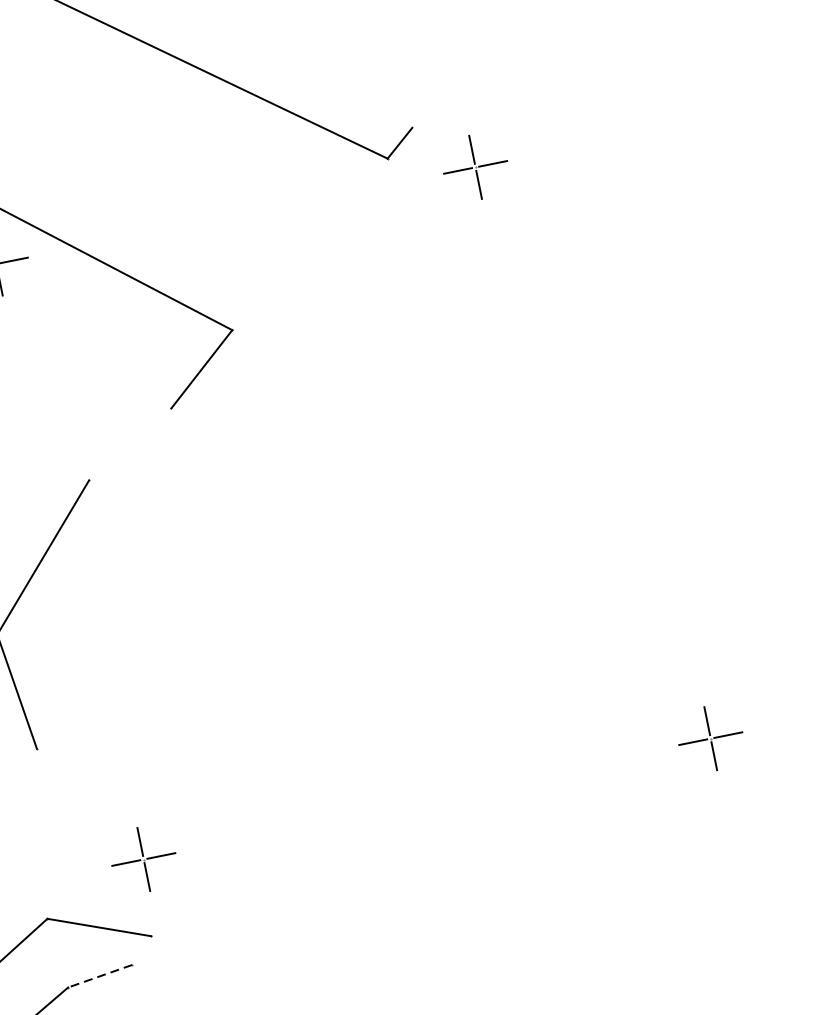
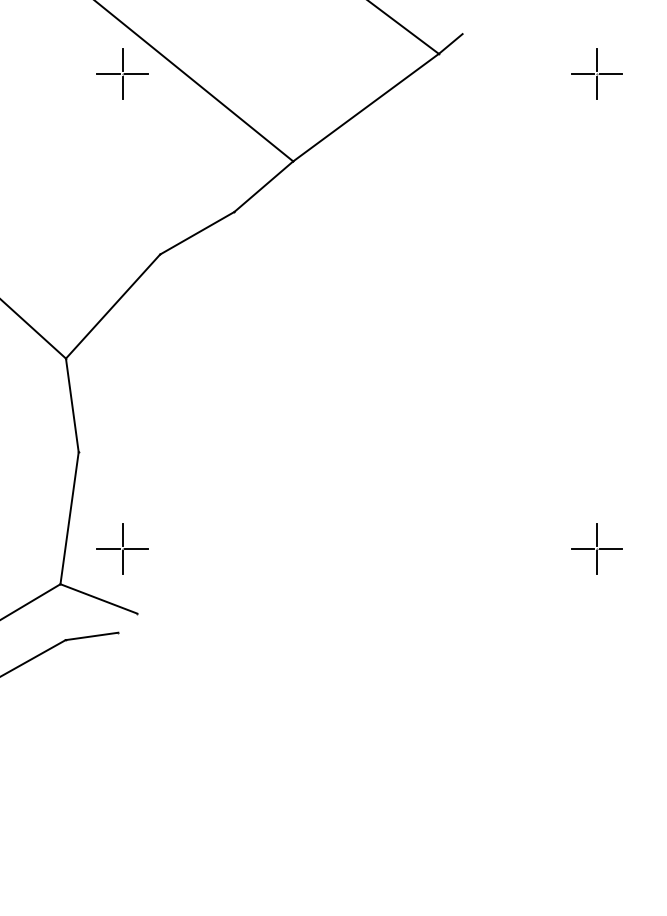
part: (474, 166) -> (596, 73), moved
line: (309, 244) -> (365, 107), added
line: (130, 443) -> (197, 232), added
line: (42, 834) -> (69, 518), added
part: (143, 859) -> (122, 548), moved
line: (100, 976) -> (92, 636), dashed -> solid

